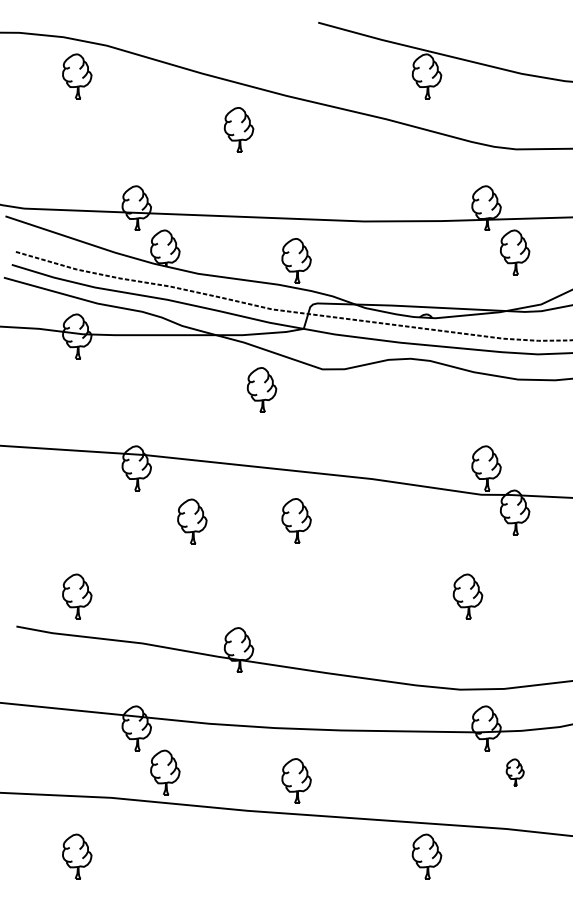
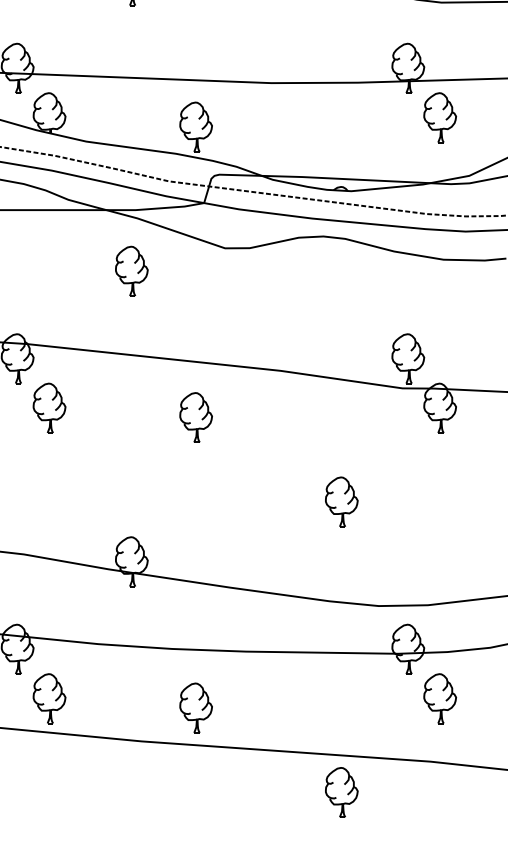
part: (261, 389) -> (131, 270), moved
part: (192, 521) -> (49, 408), moved
part: (467, 596) -> (341, 501), moved
part: (515, 772) -> (440, 698), size x1.67

